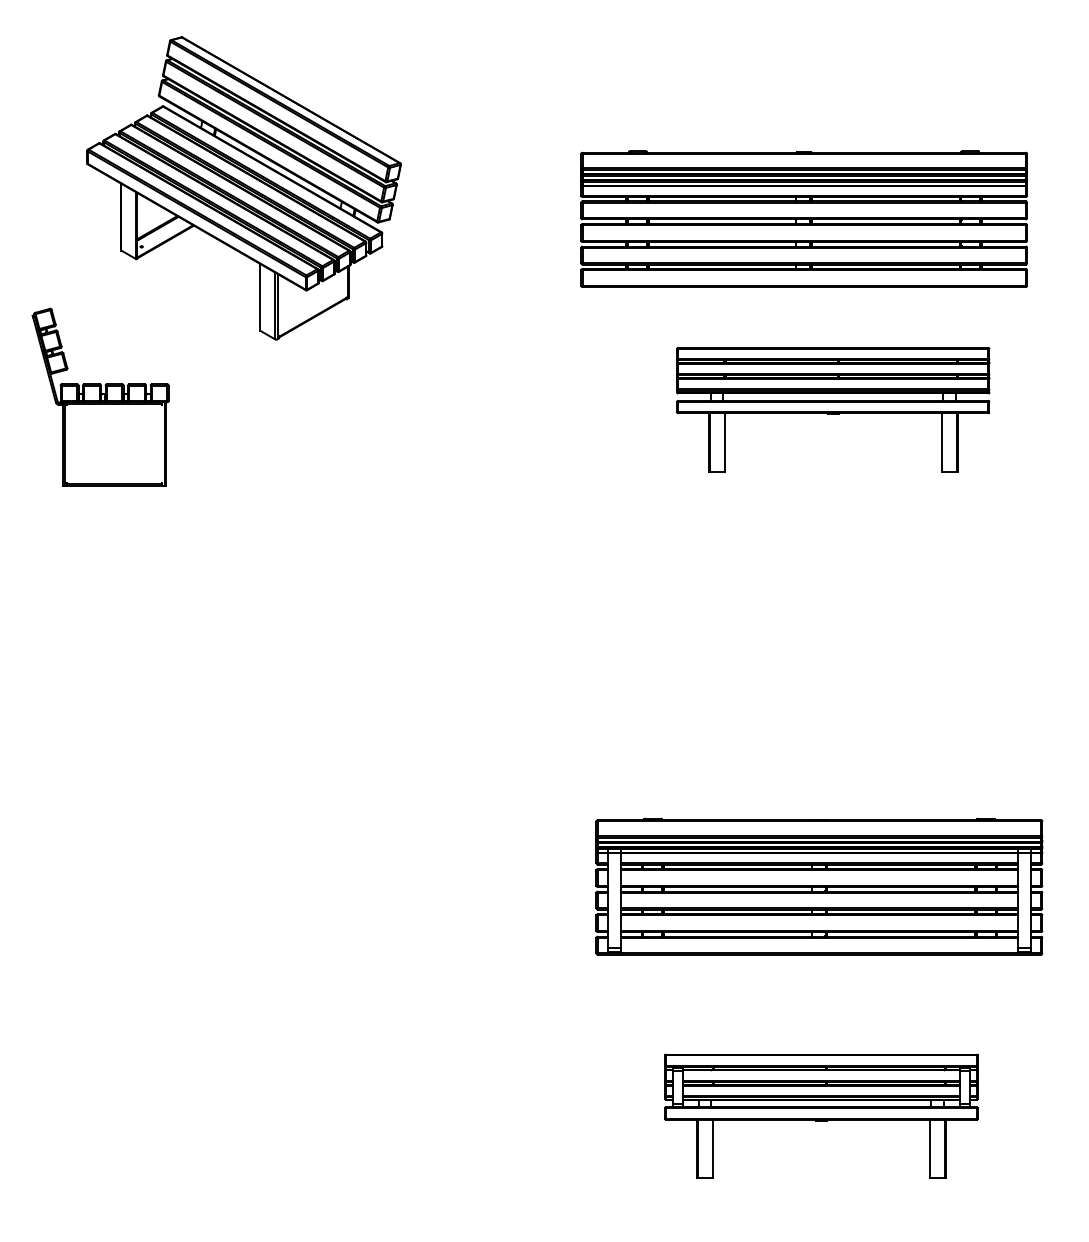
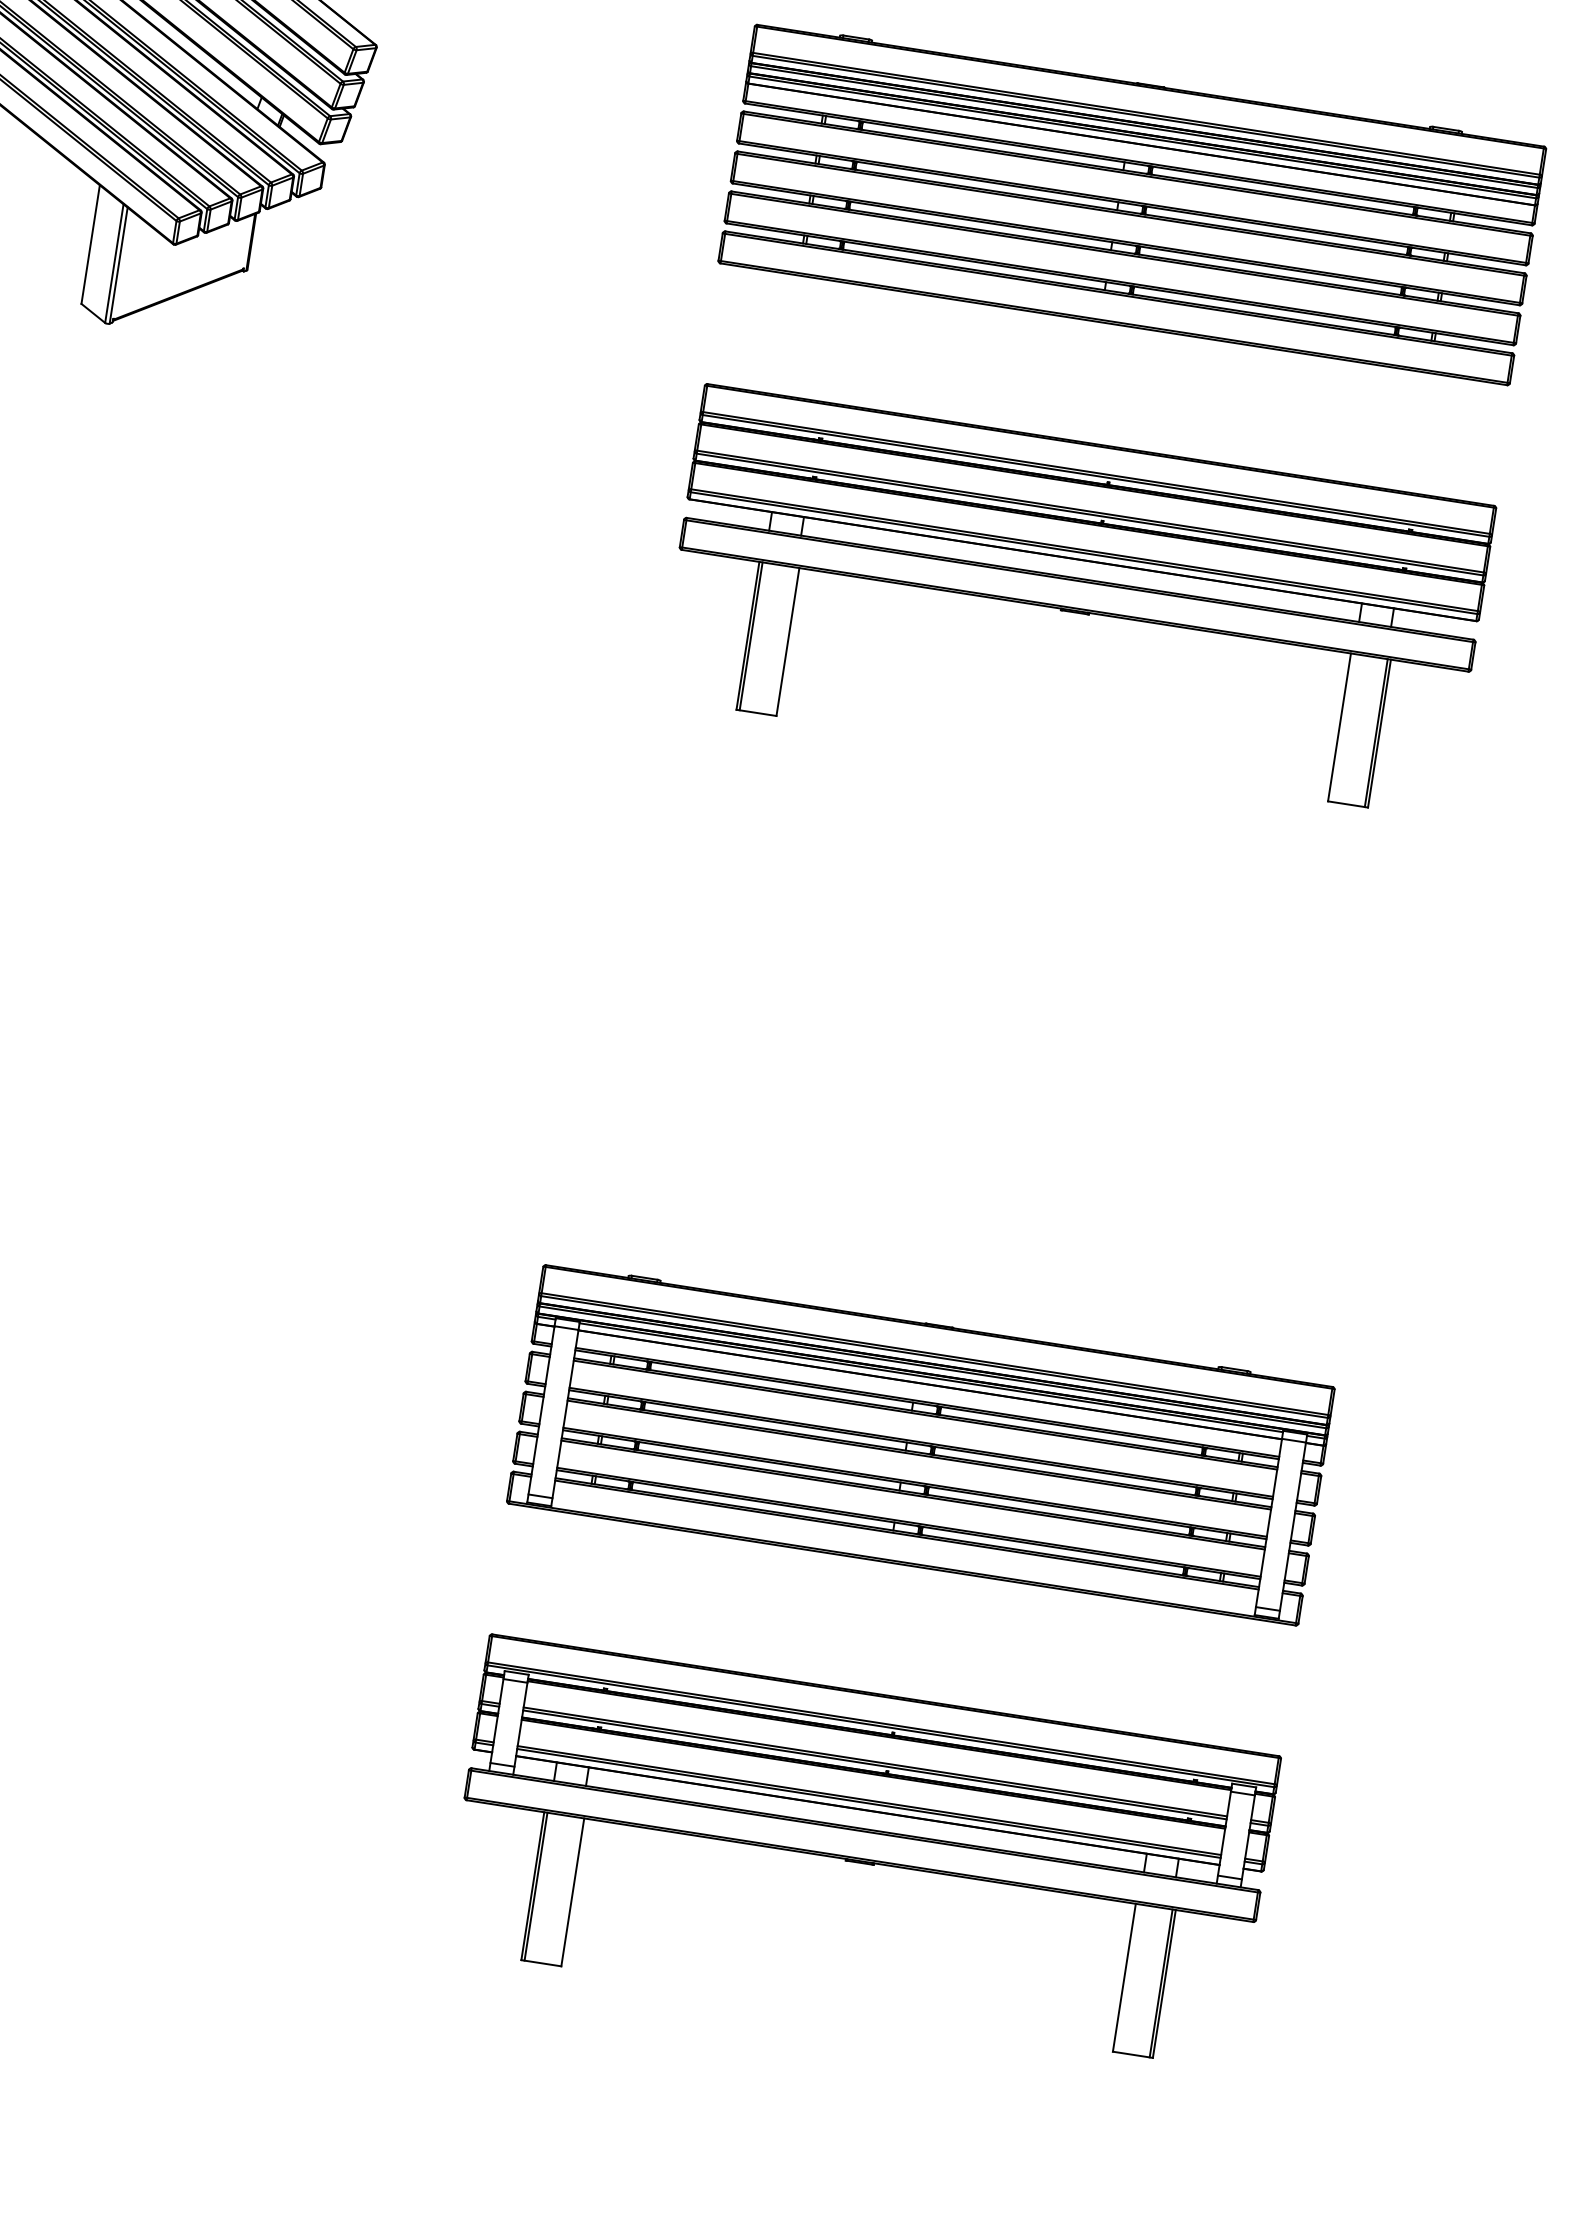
part: (803, 218) -> (1131, 202), moved
part: (833, 409) -> (1077, 601), size x1.43
part: (821, 1116) -> (861, 1852), size x1.43

